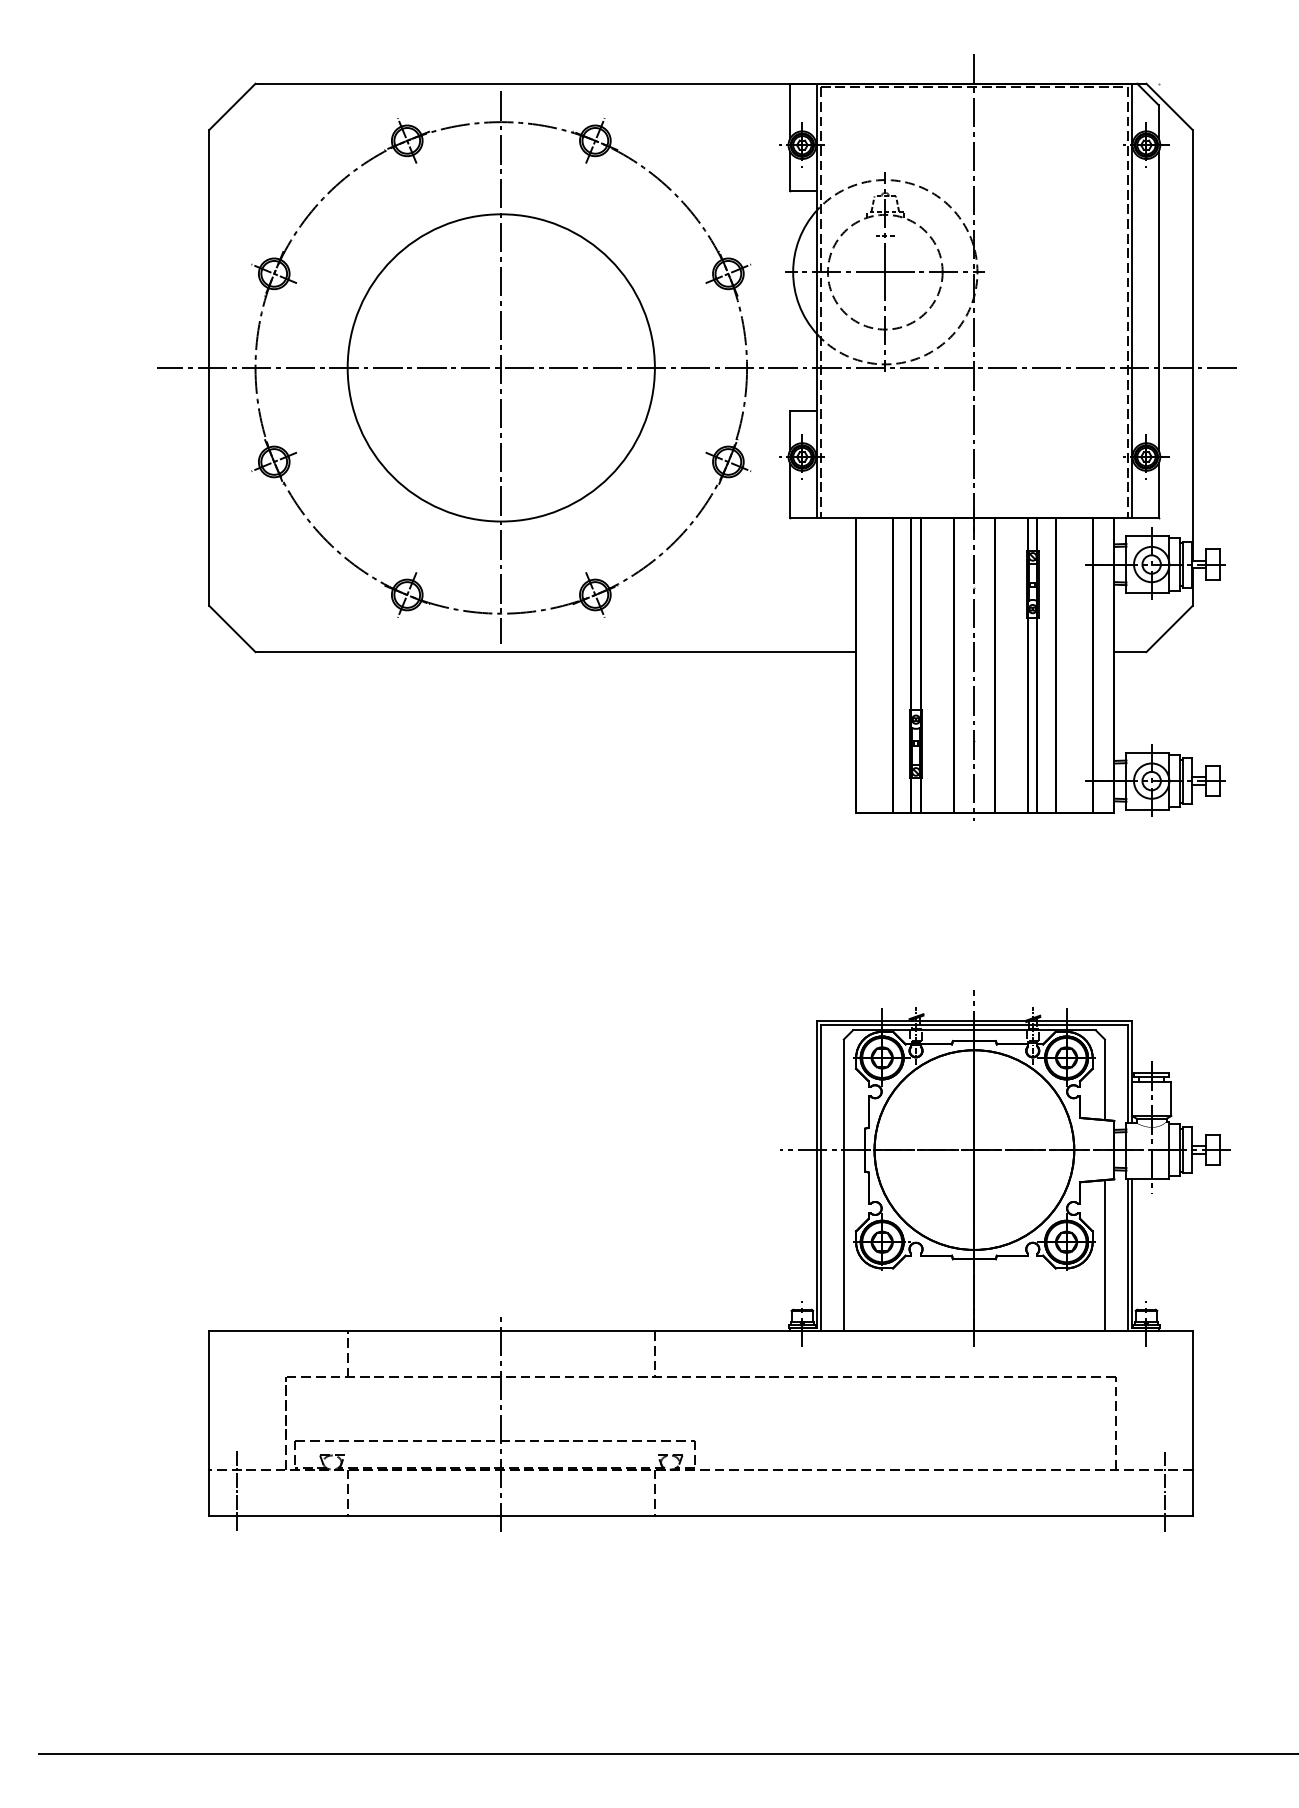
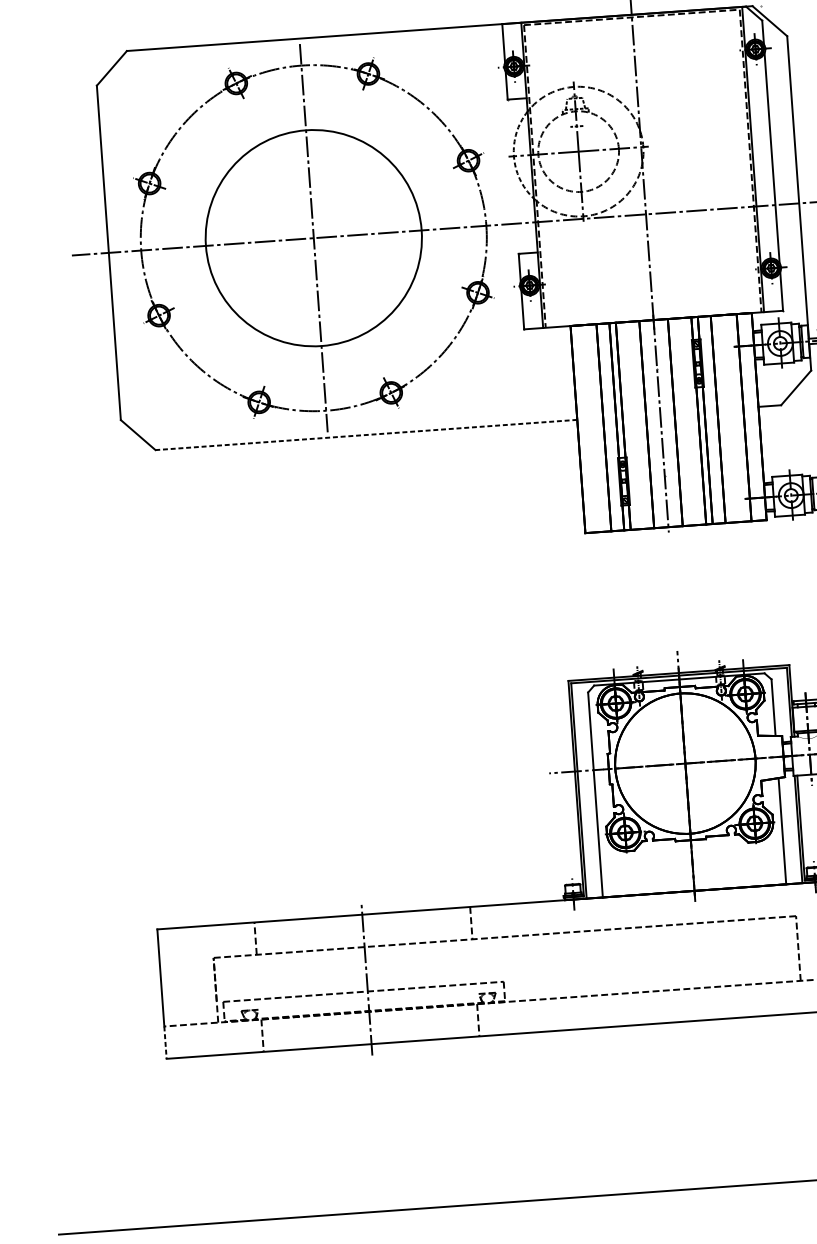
arc: (793, 272) -> (514, 156), solid -> dashed
line: (555, 652) -> (366, 435), solid -> dashed
line: (237, 1491) -> (185, 1040), removed
line: (209, 1493) -> (165, 1043), solid -> dashed

